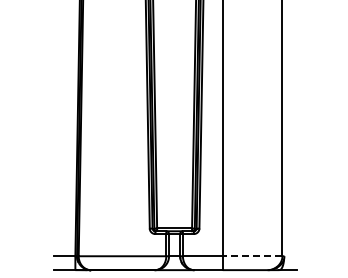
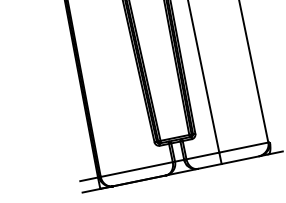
line: (252, 256) -> (243, 147), dashed -> solid

